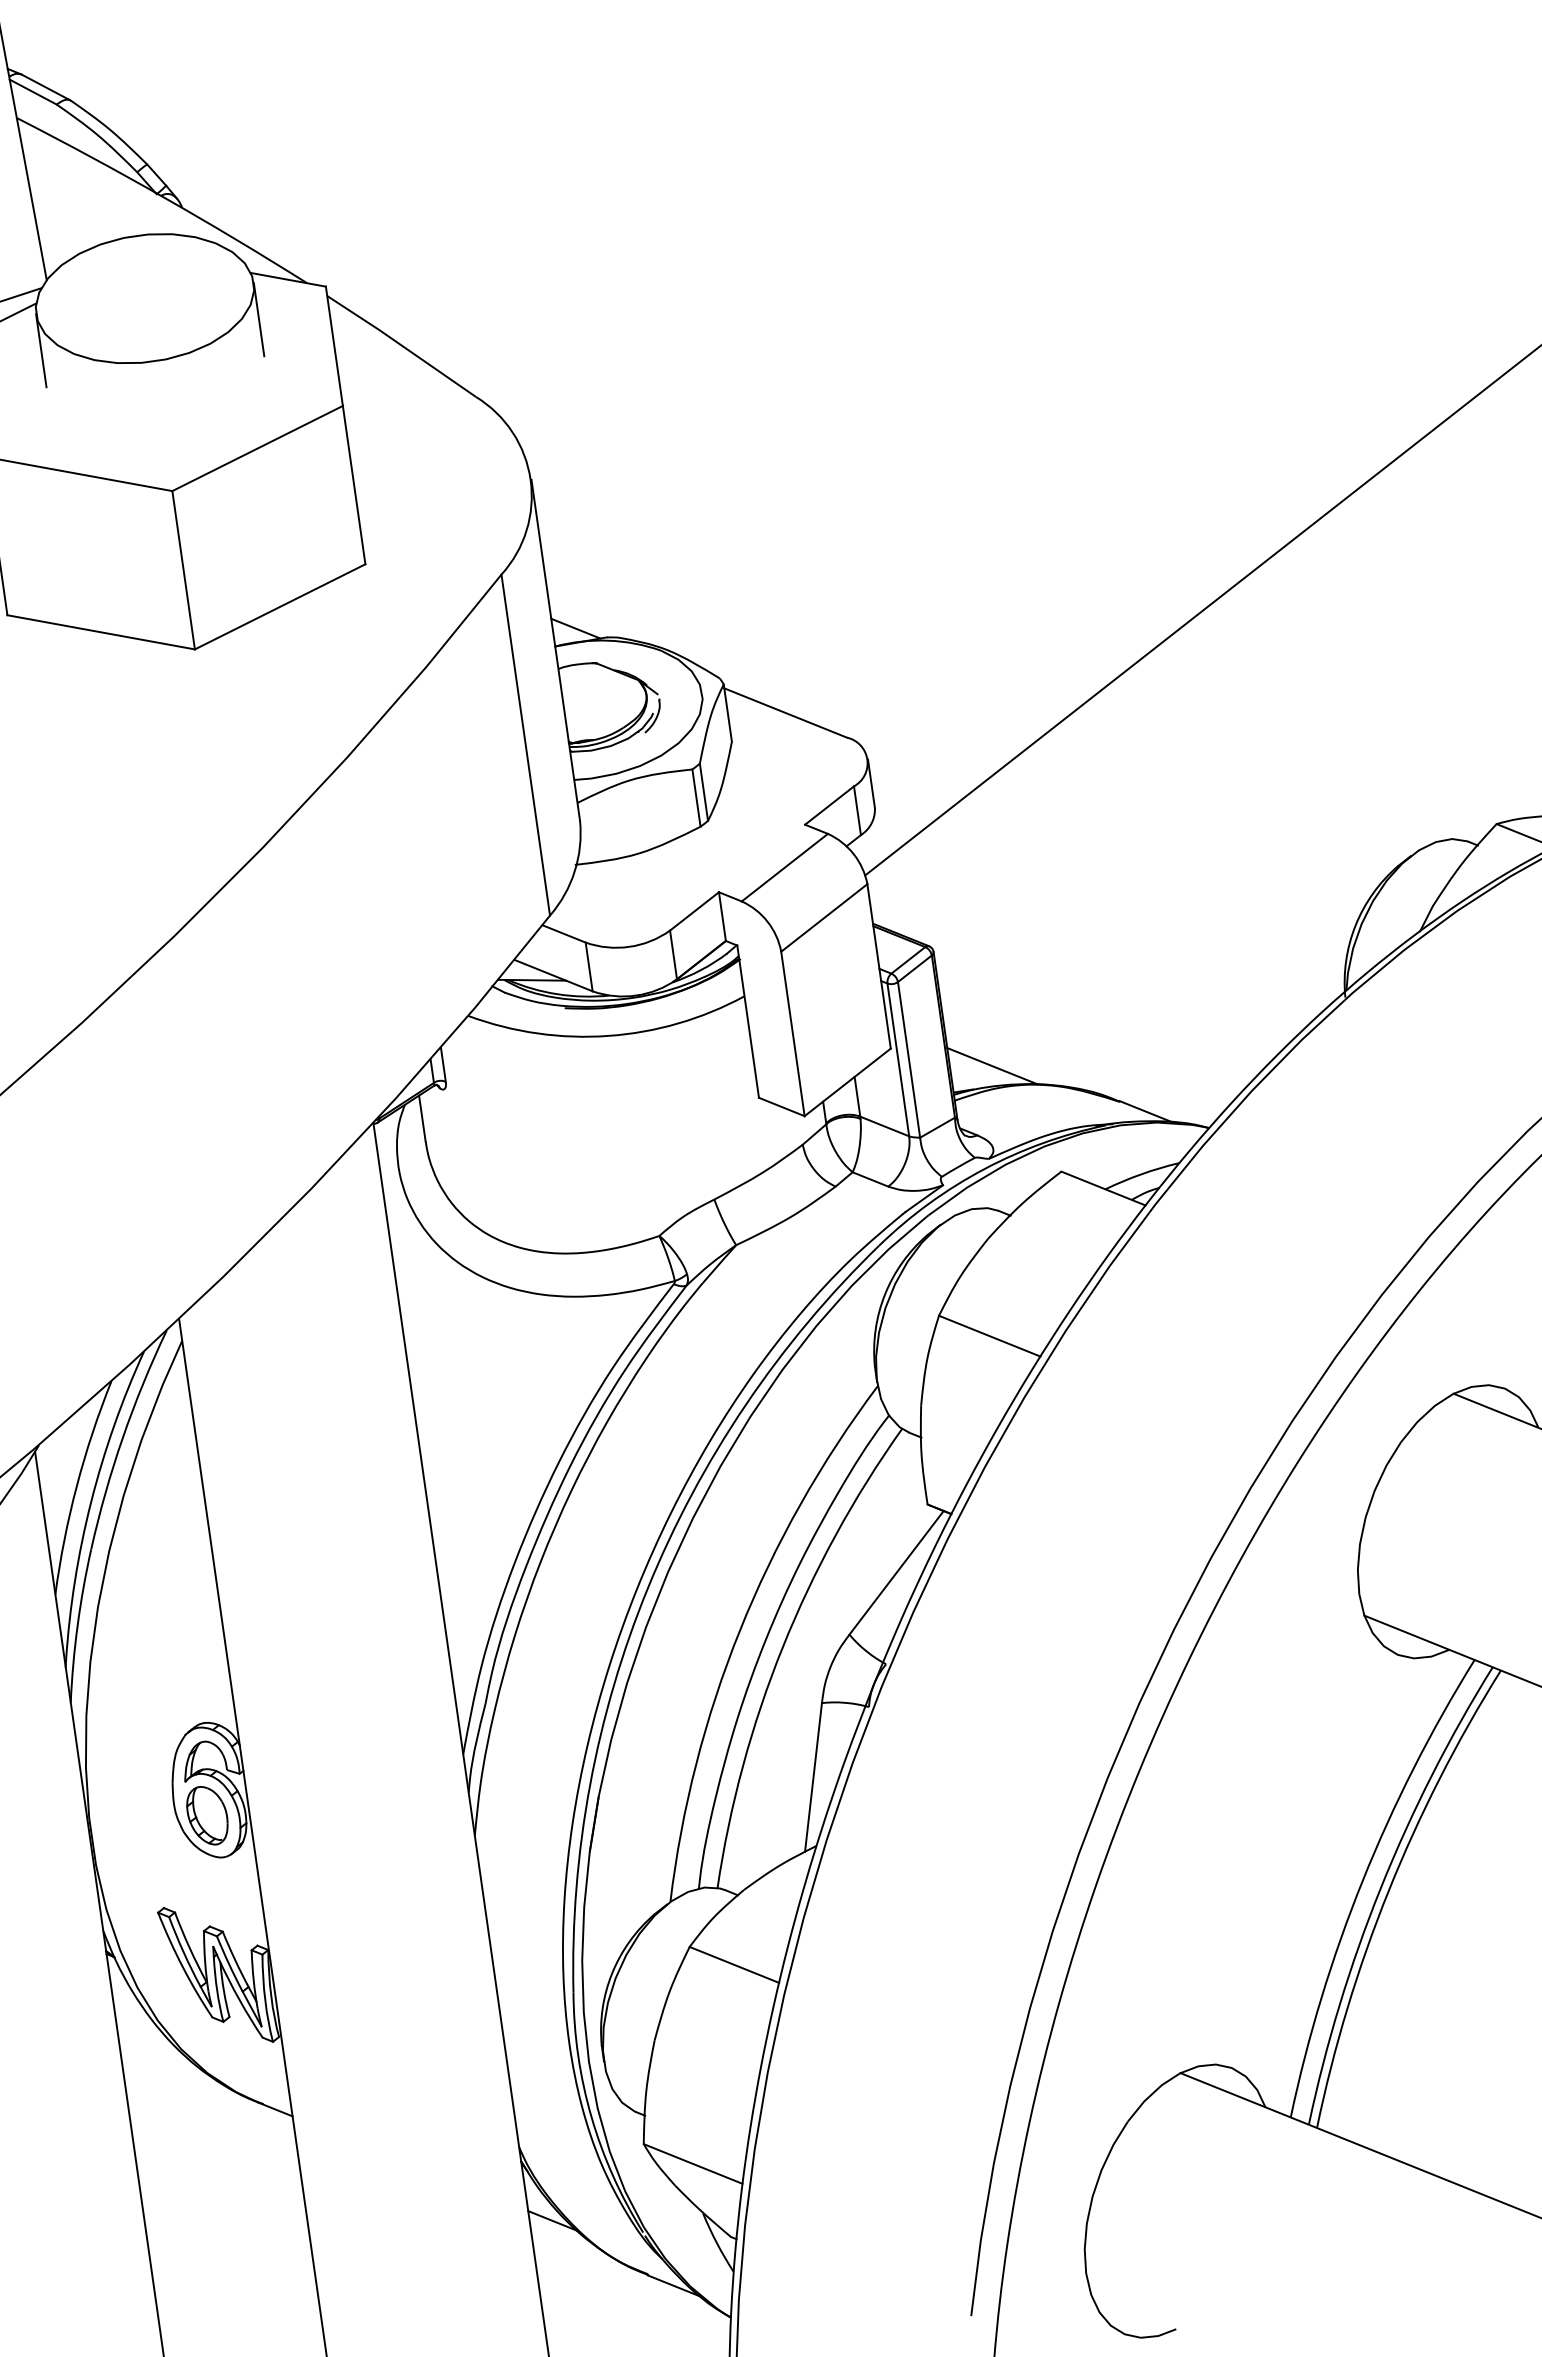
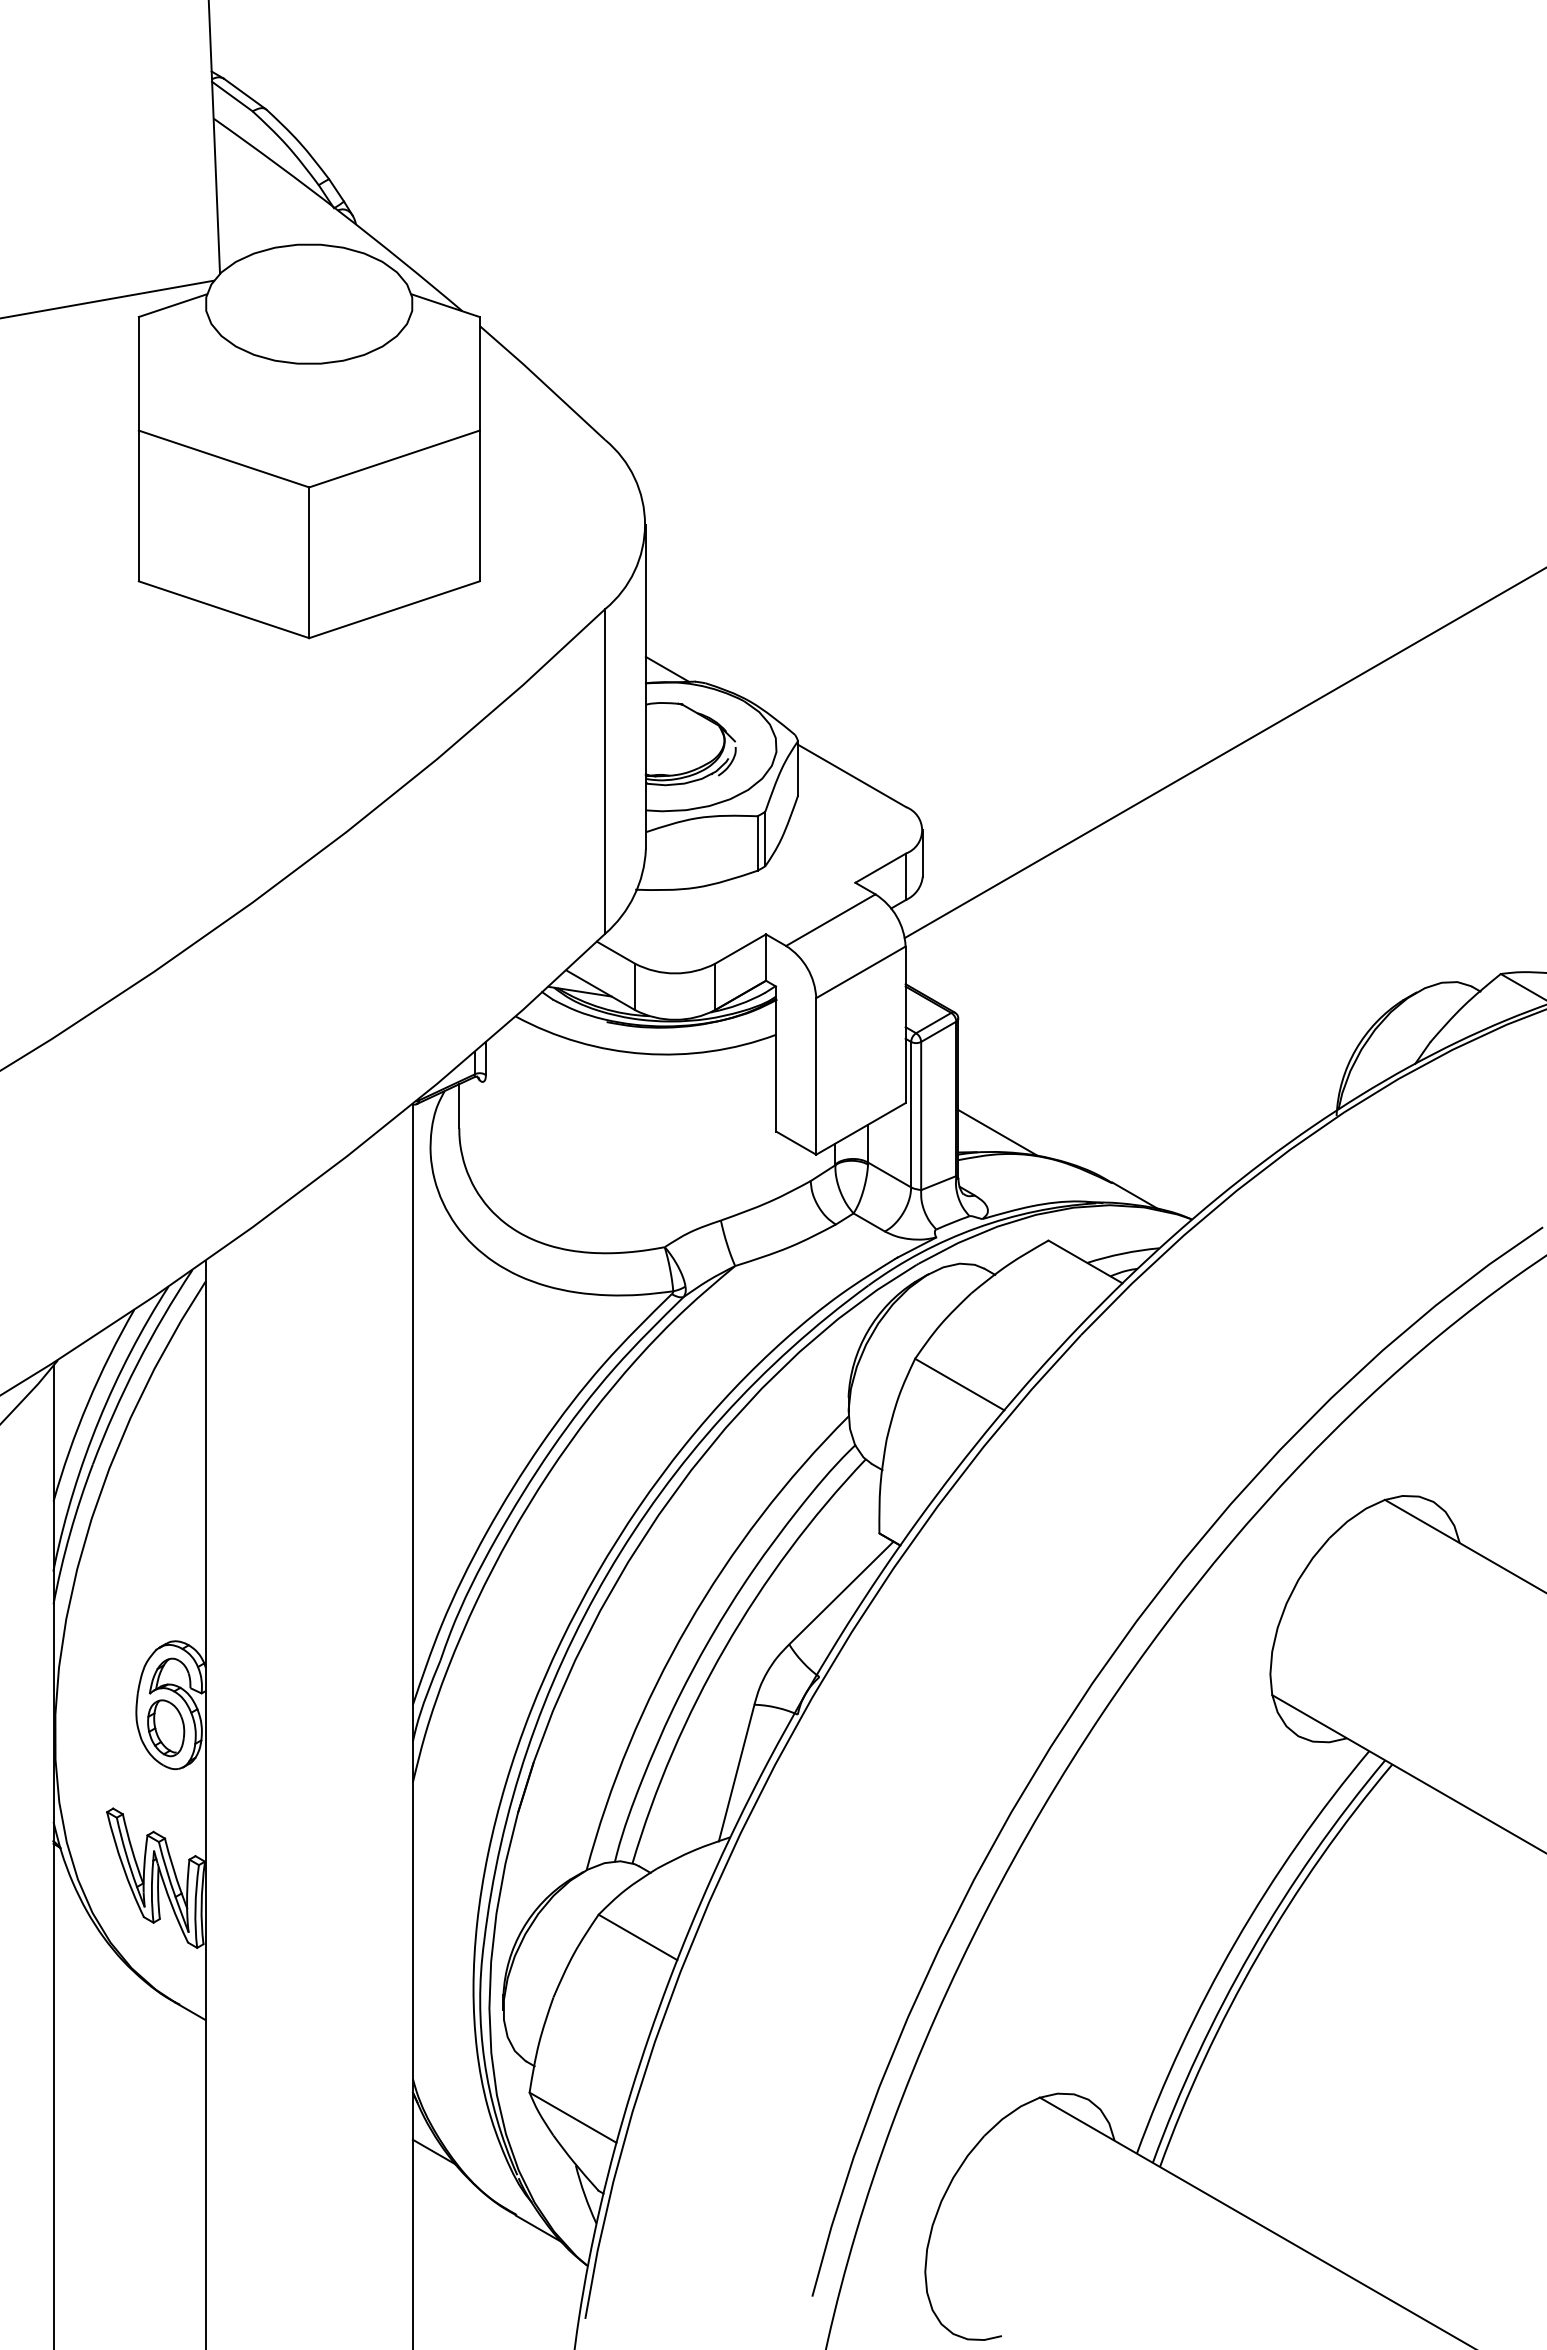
line: (258, 319) -> (412, 338), removed
line: (41, 350) -> (205, 338), removed

